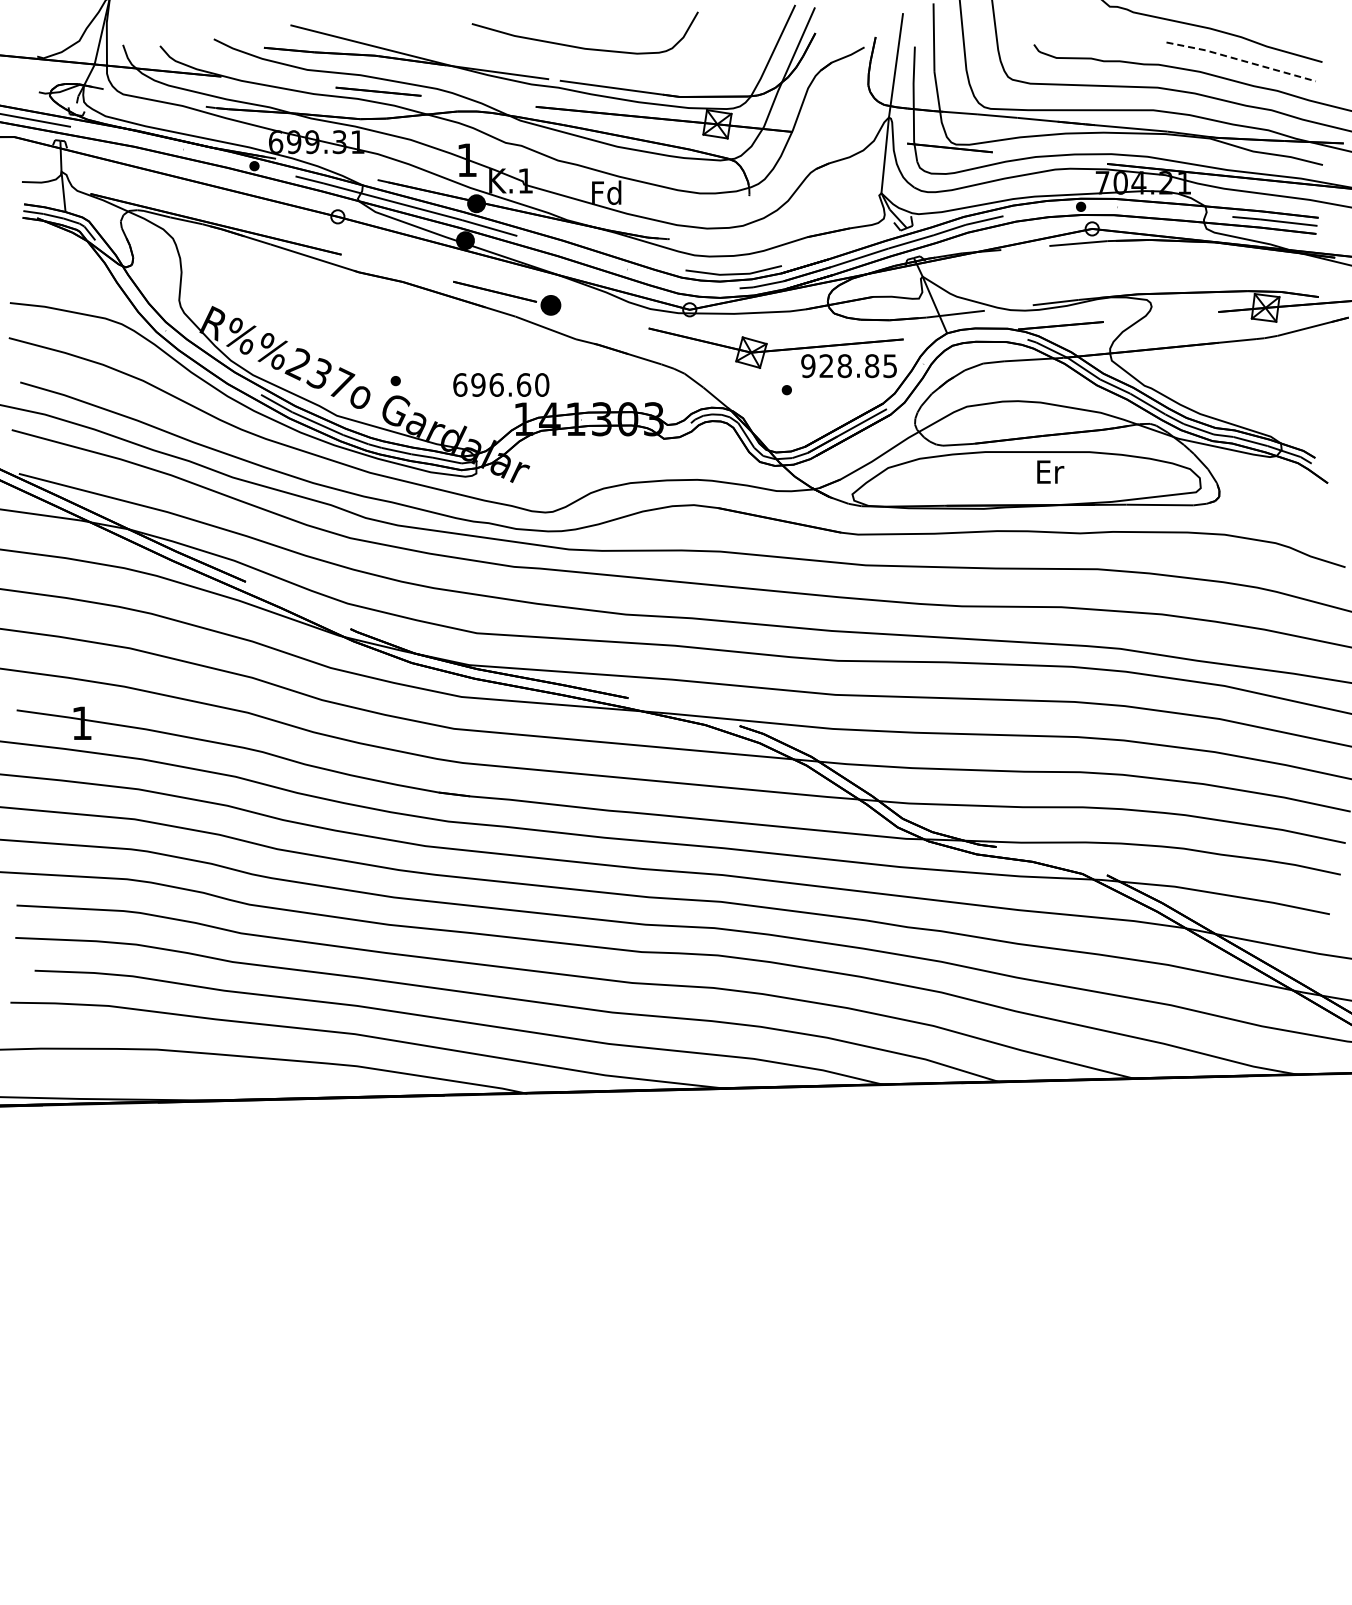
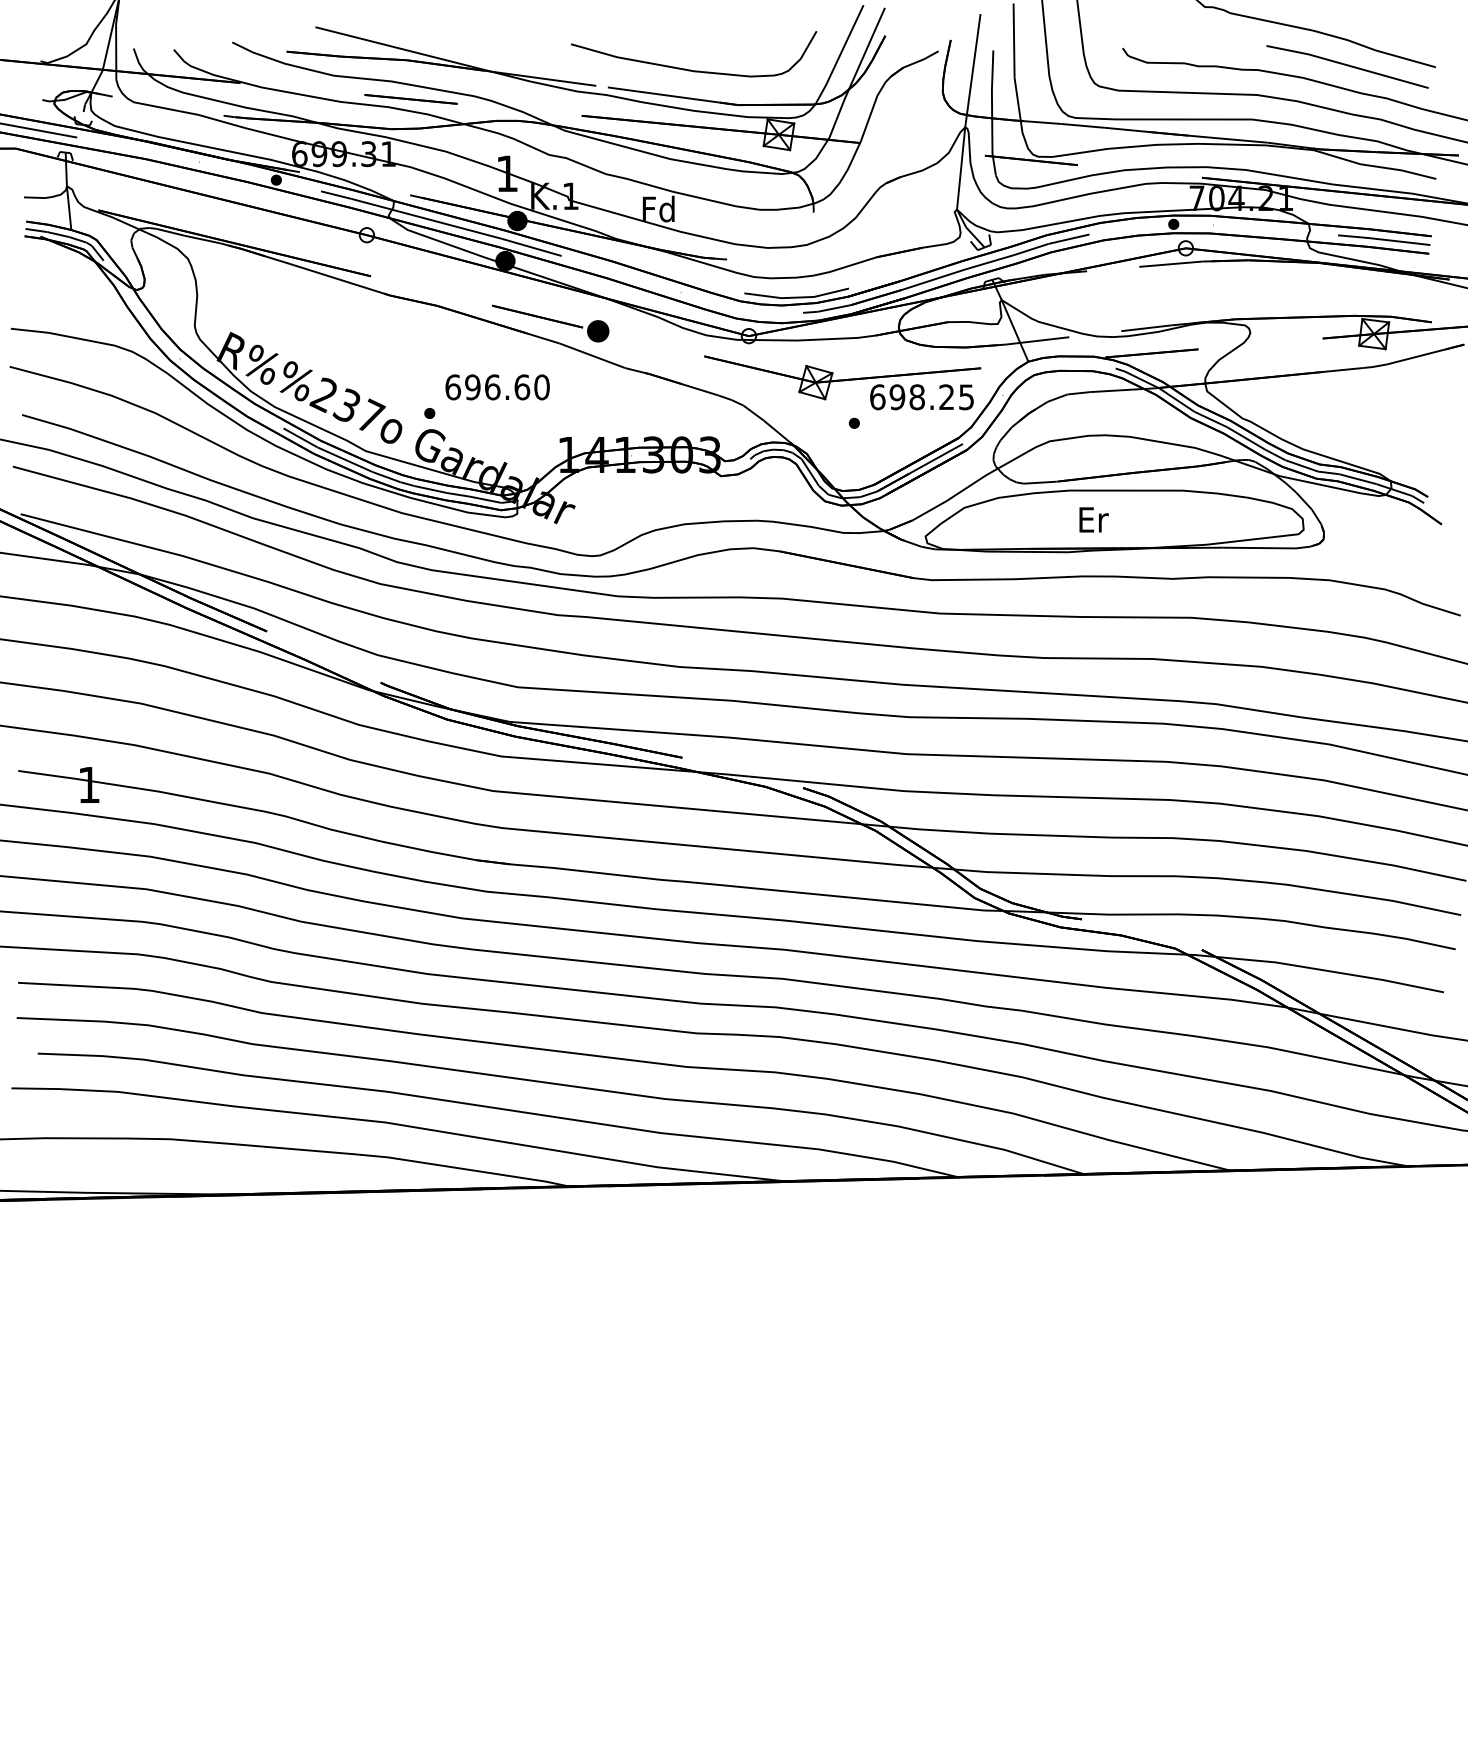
curve: (579, 46) -> (687, 68), moved
line: (1240, 60) -> (1346, 65), dashed -> solid
text: (840, 366) -> (912, 397), 928.85 -> 698.25
text: (501, 384) -> (497, 386), moved
text: (1050, 471) -> (1093, 519), moved

